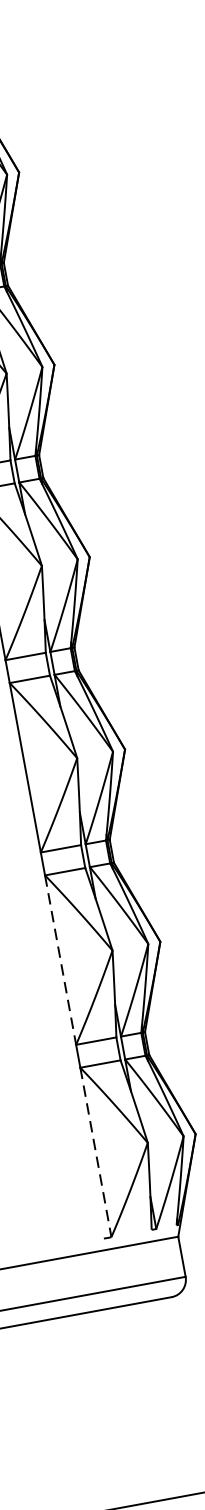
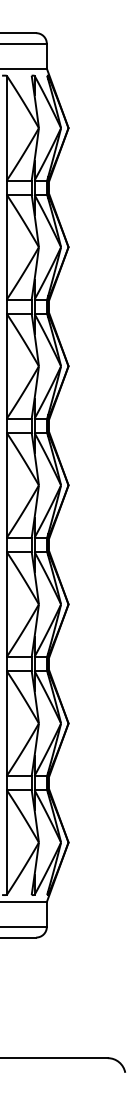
line: (60, 961) -> (6, 724), dashed -> solid
line: (95, 1154) -> (6, 843), dashed -> solid

